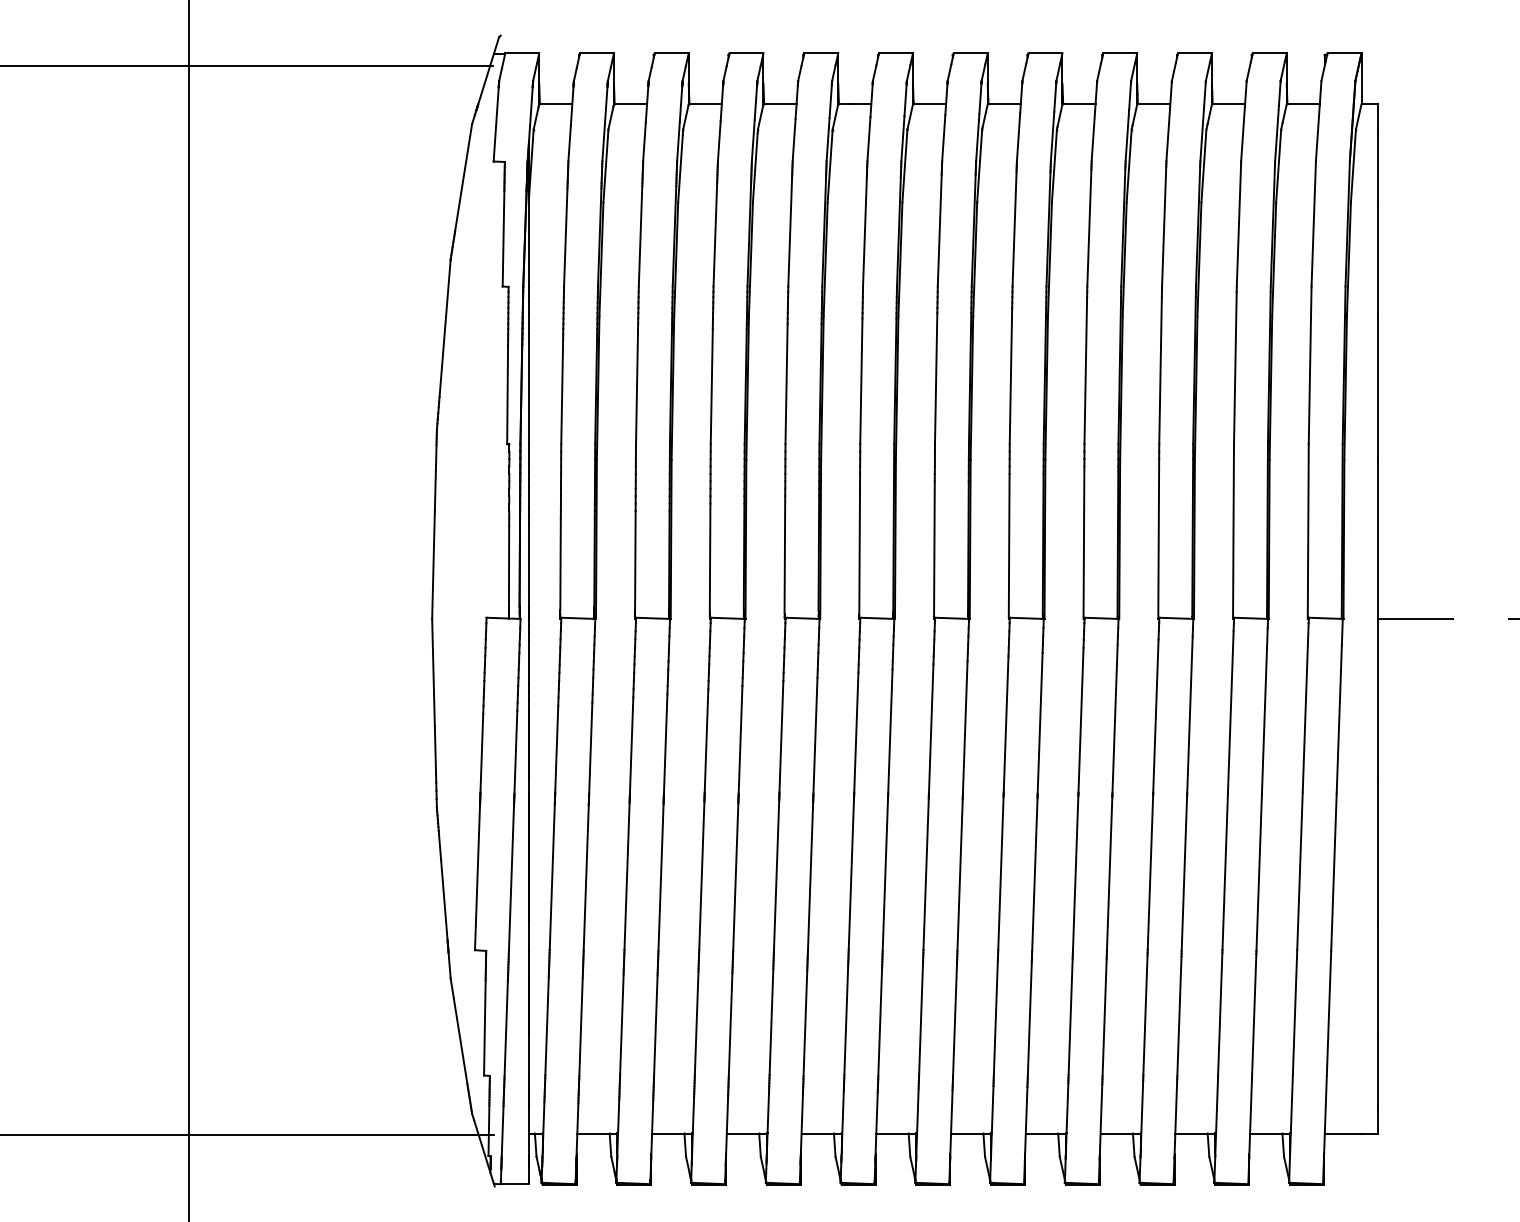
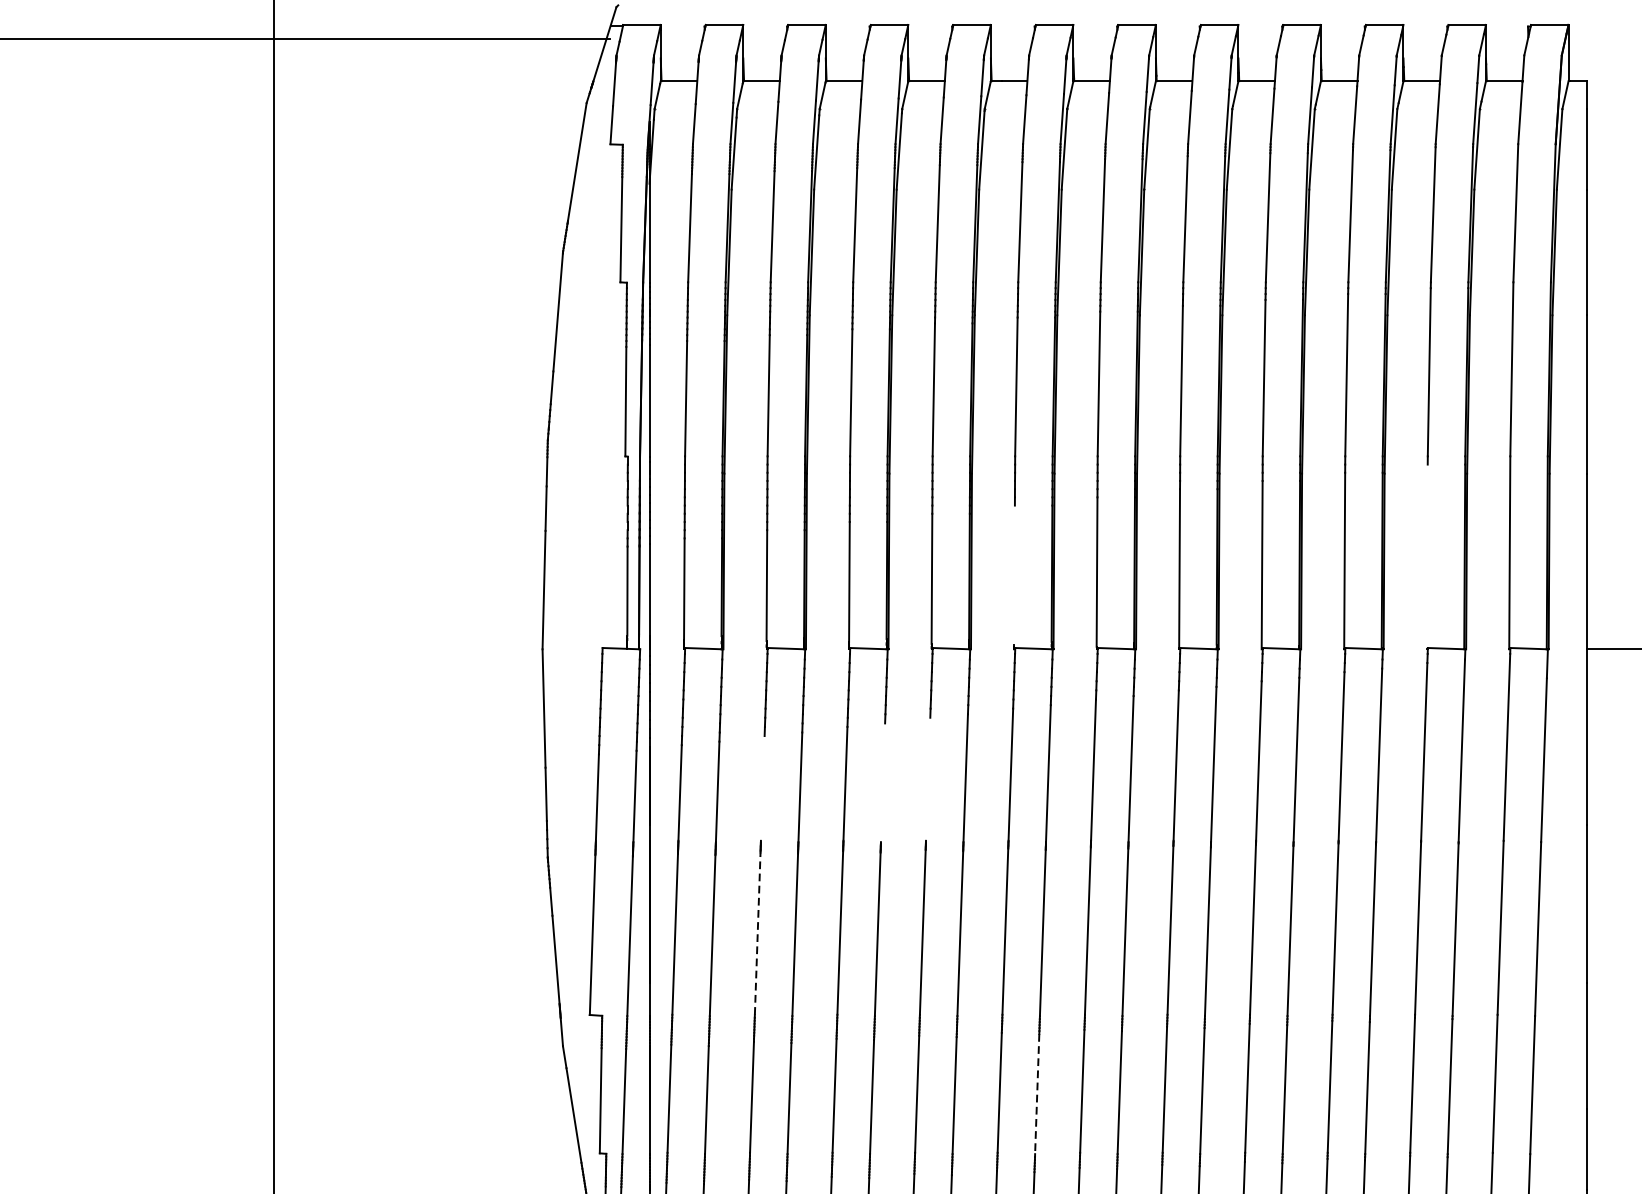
line: (1233, 534) -> (1427, 556), removed
line: (859, 551) -> (1014, 574), removed
line: (781, 736) -> (928, 779), removed
line: (740, 739) -> (882, 782), removed
line: (631, 744) -> (762, 787), removed
line: (627, 876) -> (758, 933), solid -> dashed
line: (880, 1022) -> (1037, 1094), solid -> dashed

